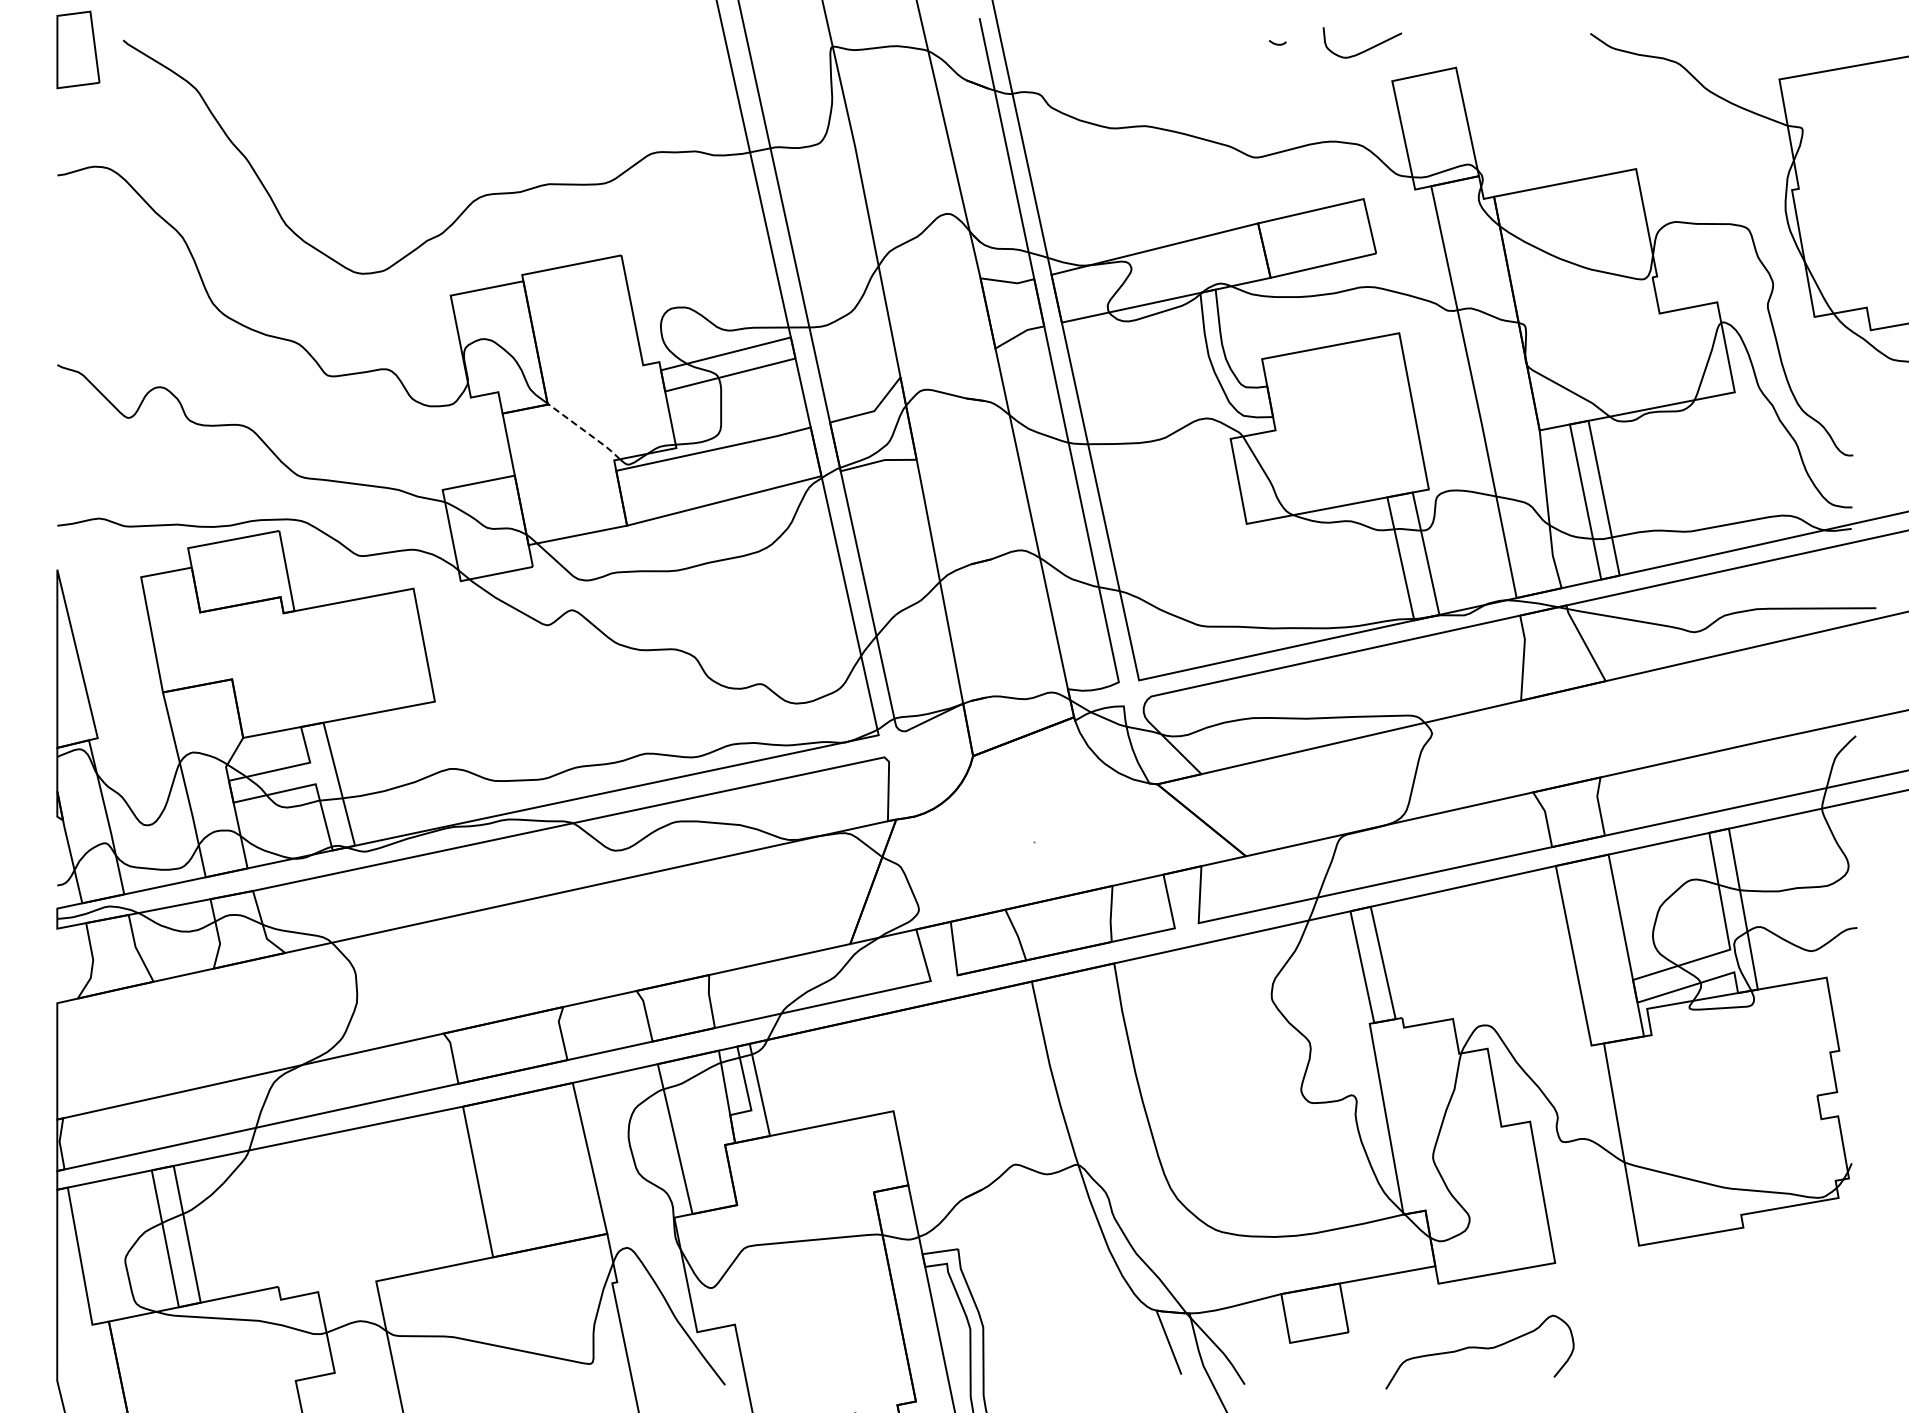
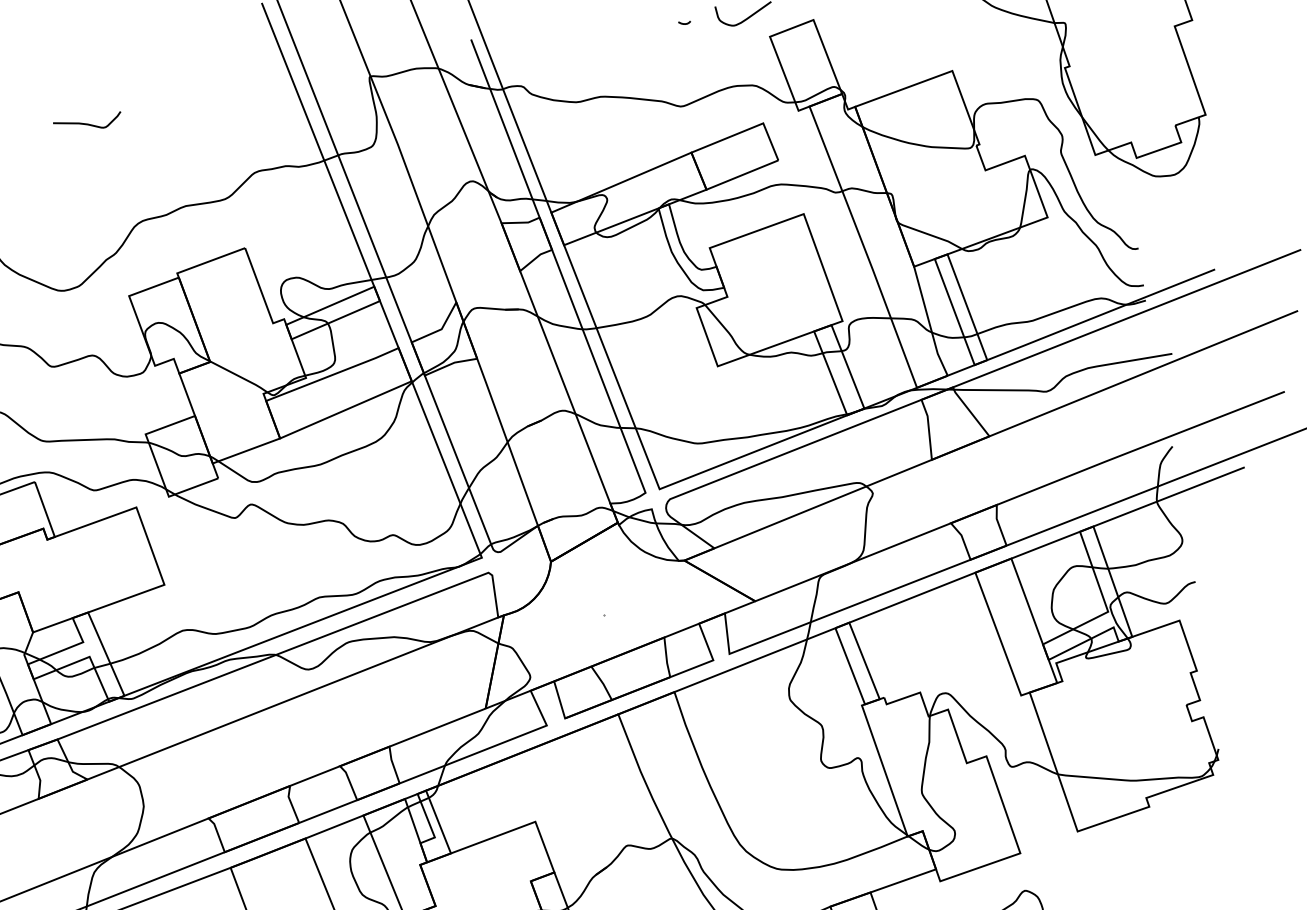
curve: (431, 48) -> (87, 123), added
line: (585, 431) -> (239, 376), dashed -> solid

